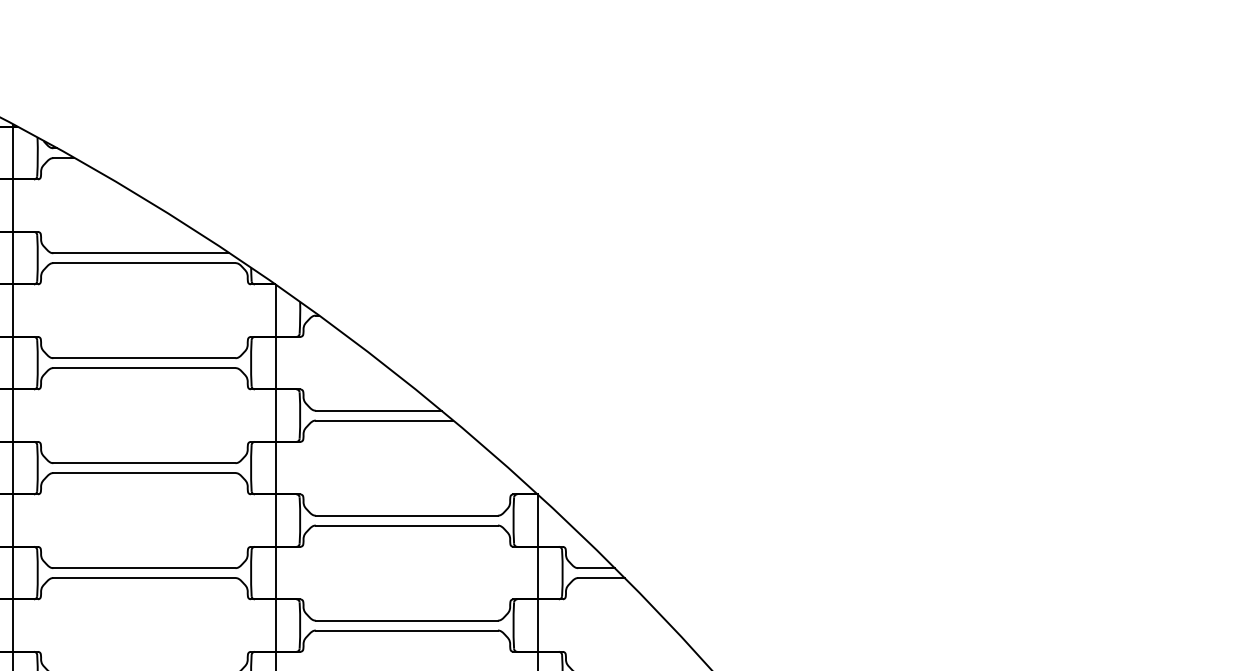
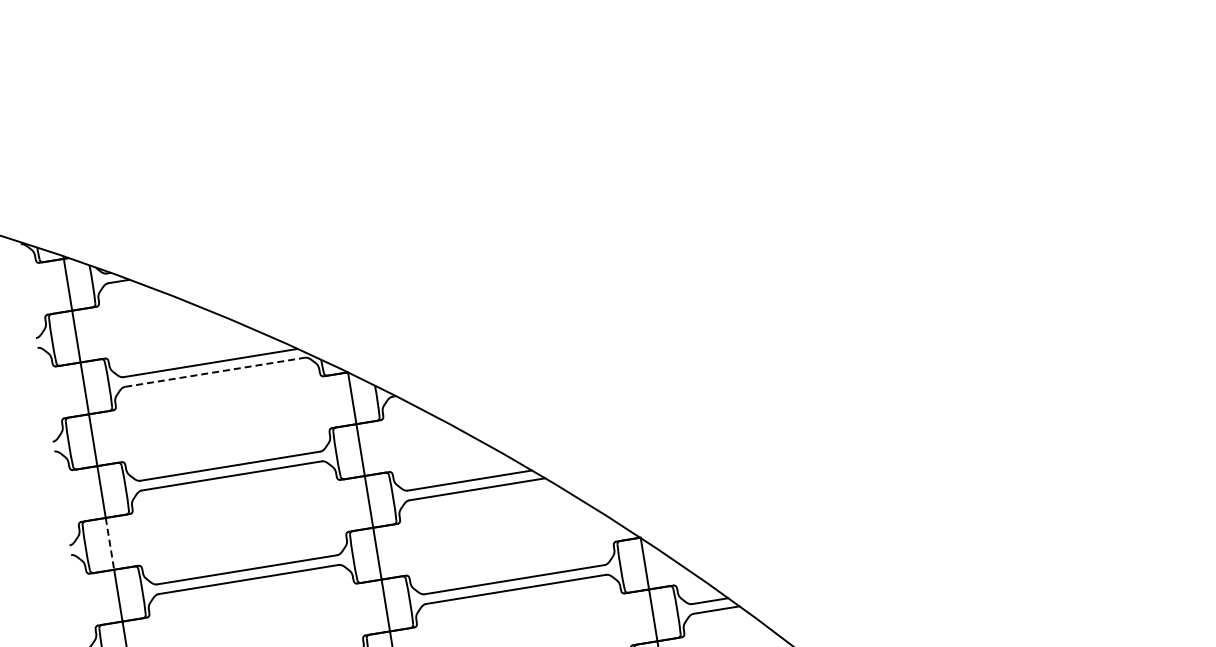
line: (144, 263) -> (215, 372), solid -> dashed
line: (13, 416) -> (110, 544), solid -> dashed

